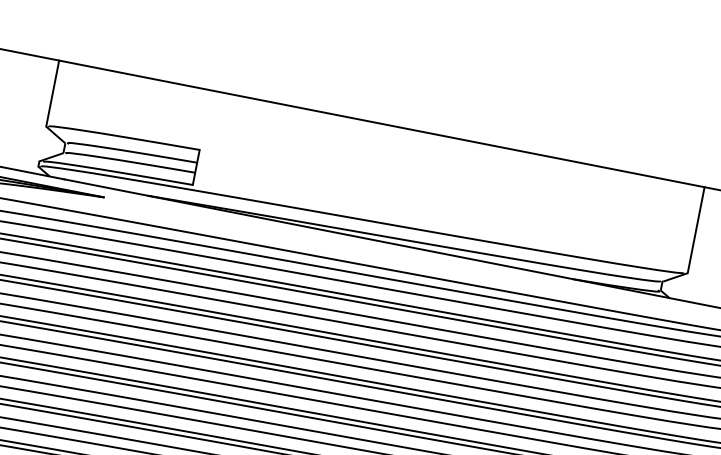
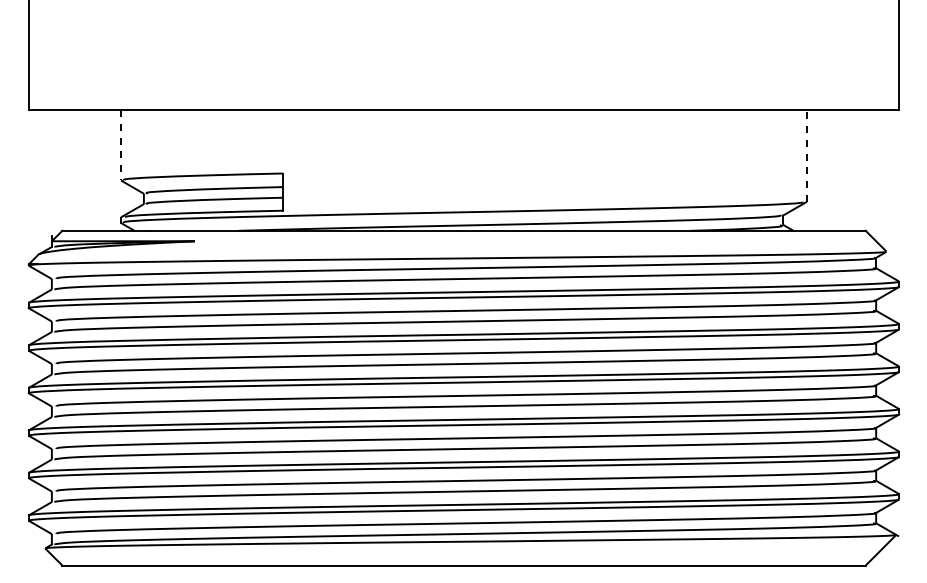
line: (52, 93) -> (120, 145), solid -> dashed
line: (696, 229) -> (807, 155), solid -> dashed

